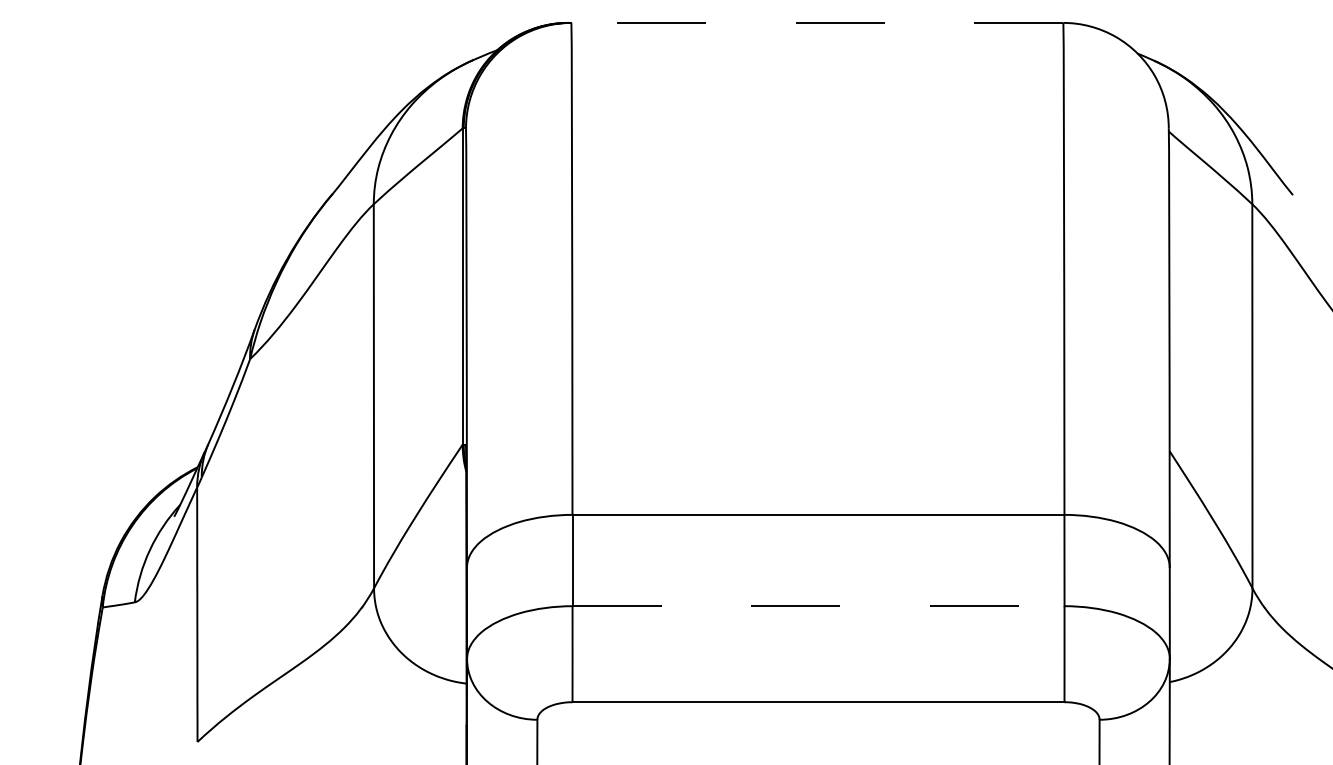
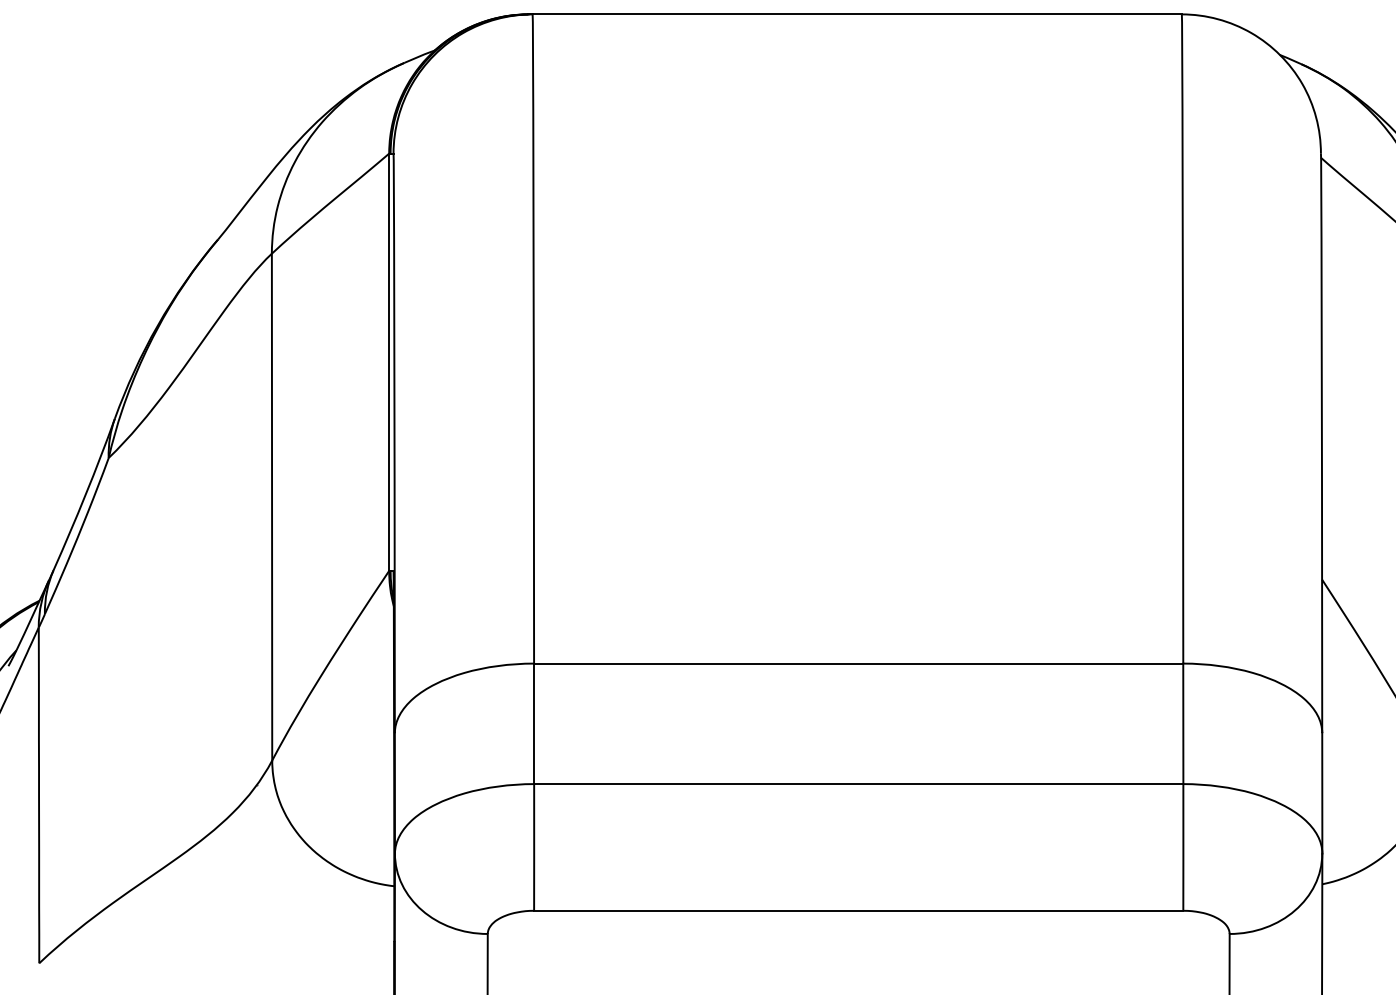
line: (817, 22) -> (857, 13), dashed -> solid
line: (818, 606) -> (858, 784), dashed -> solid

